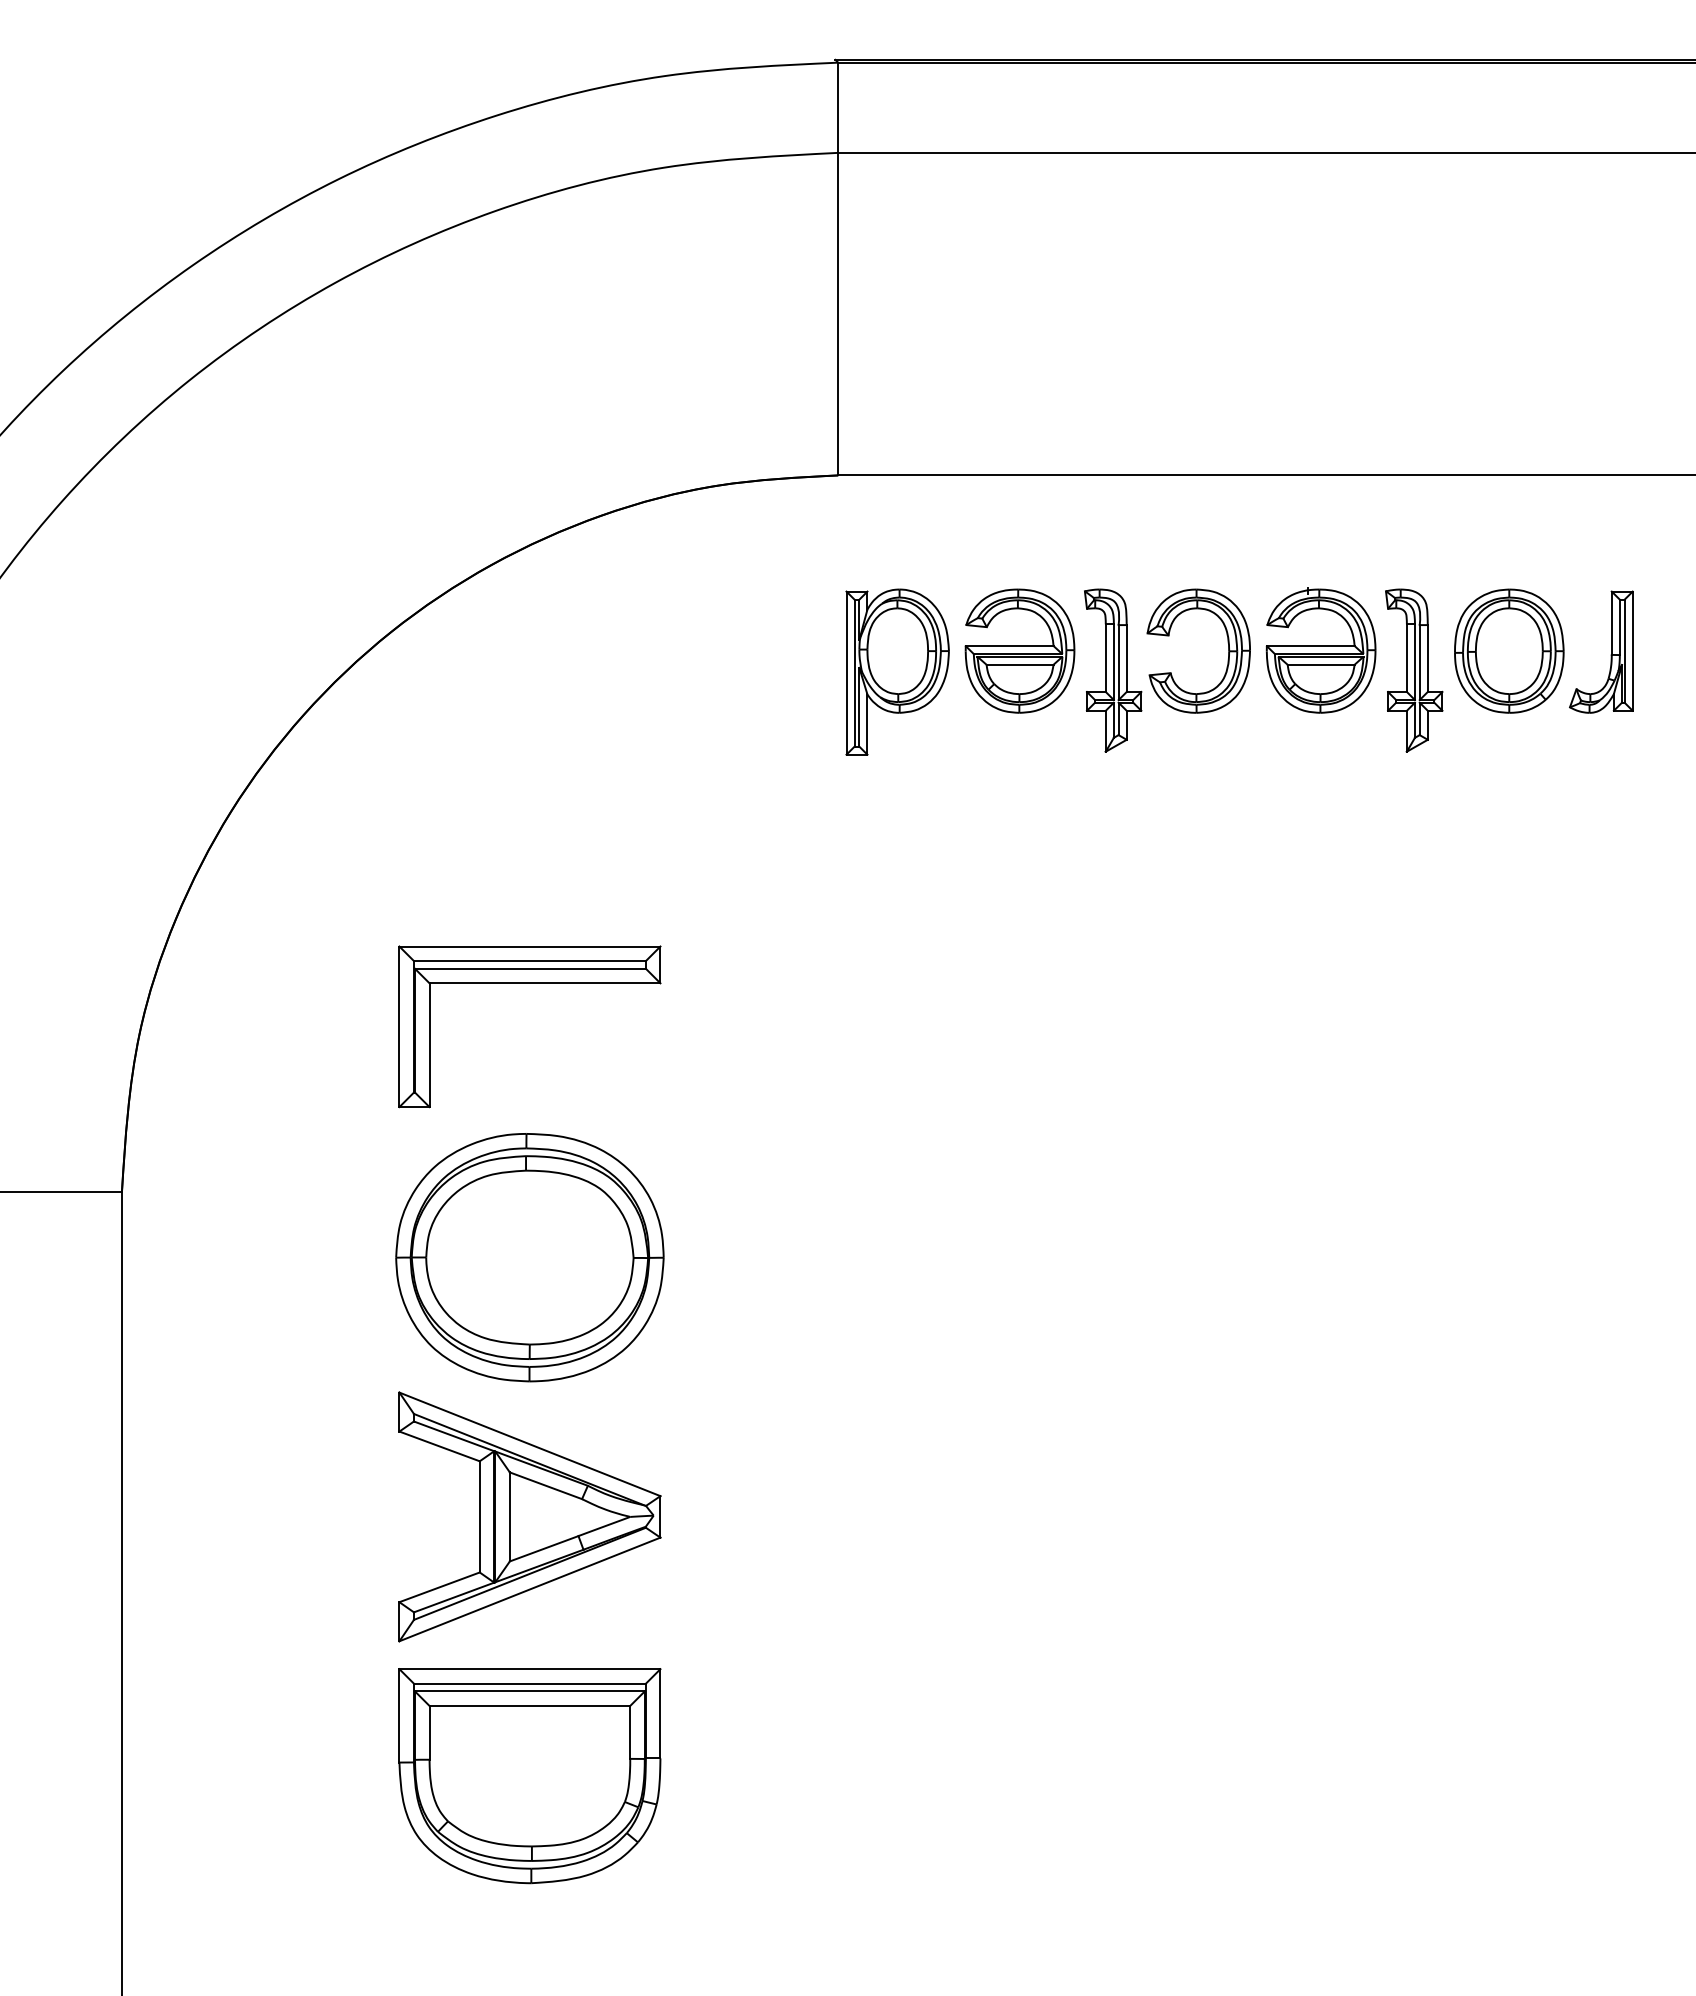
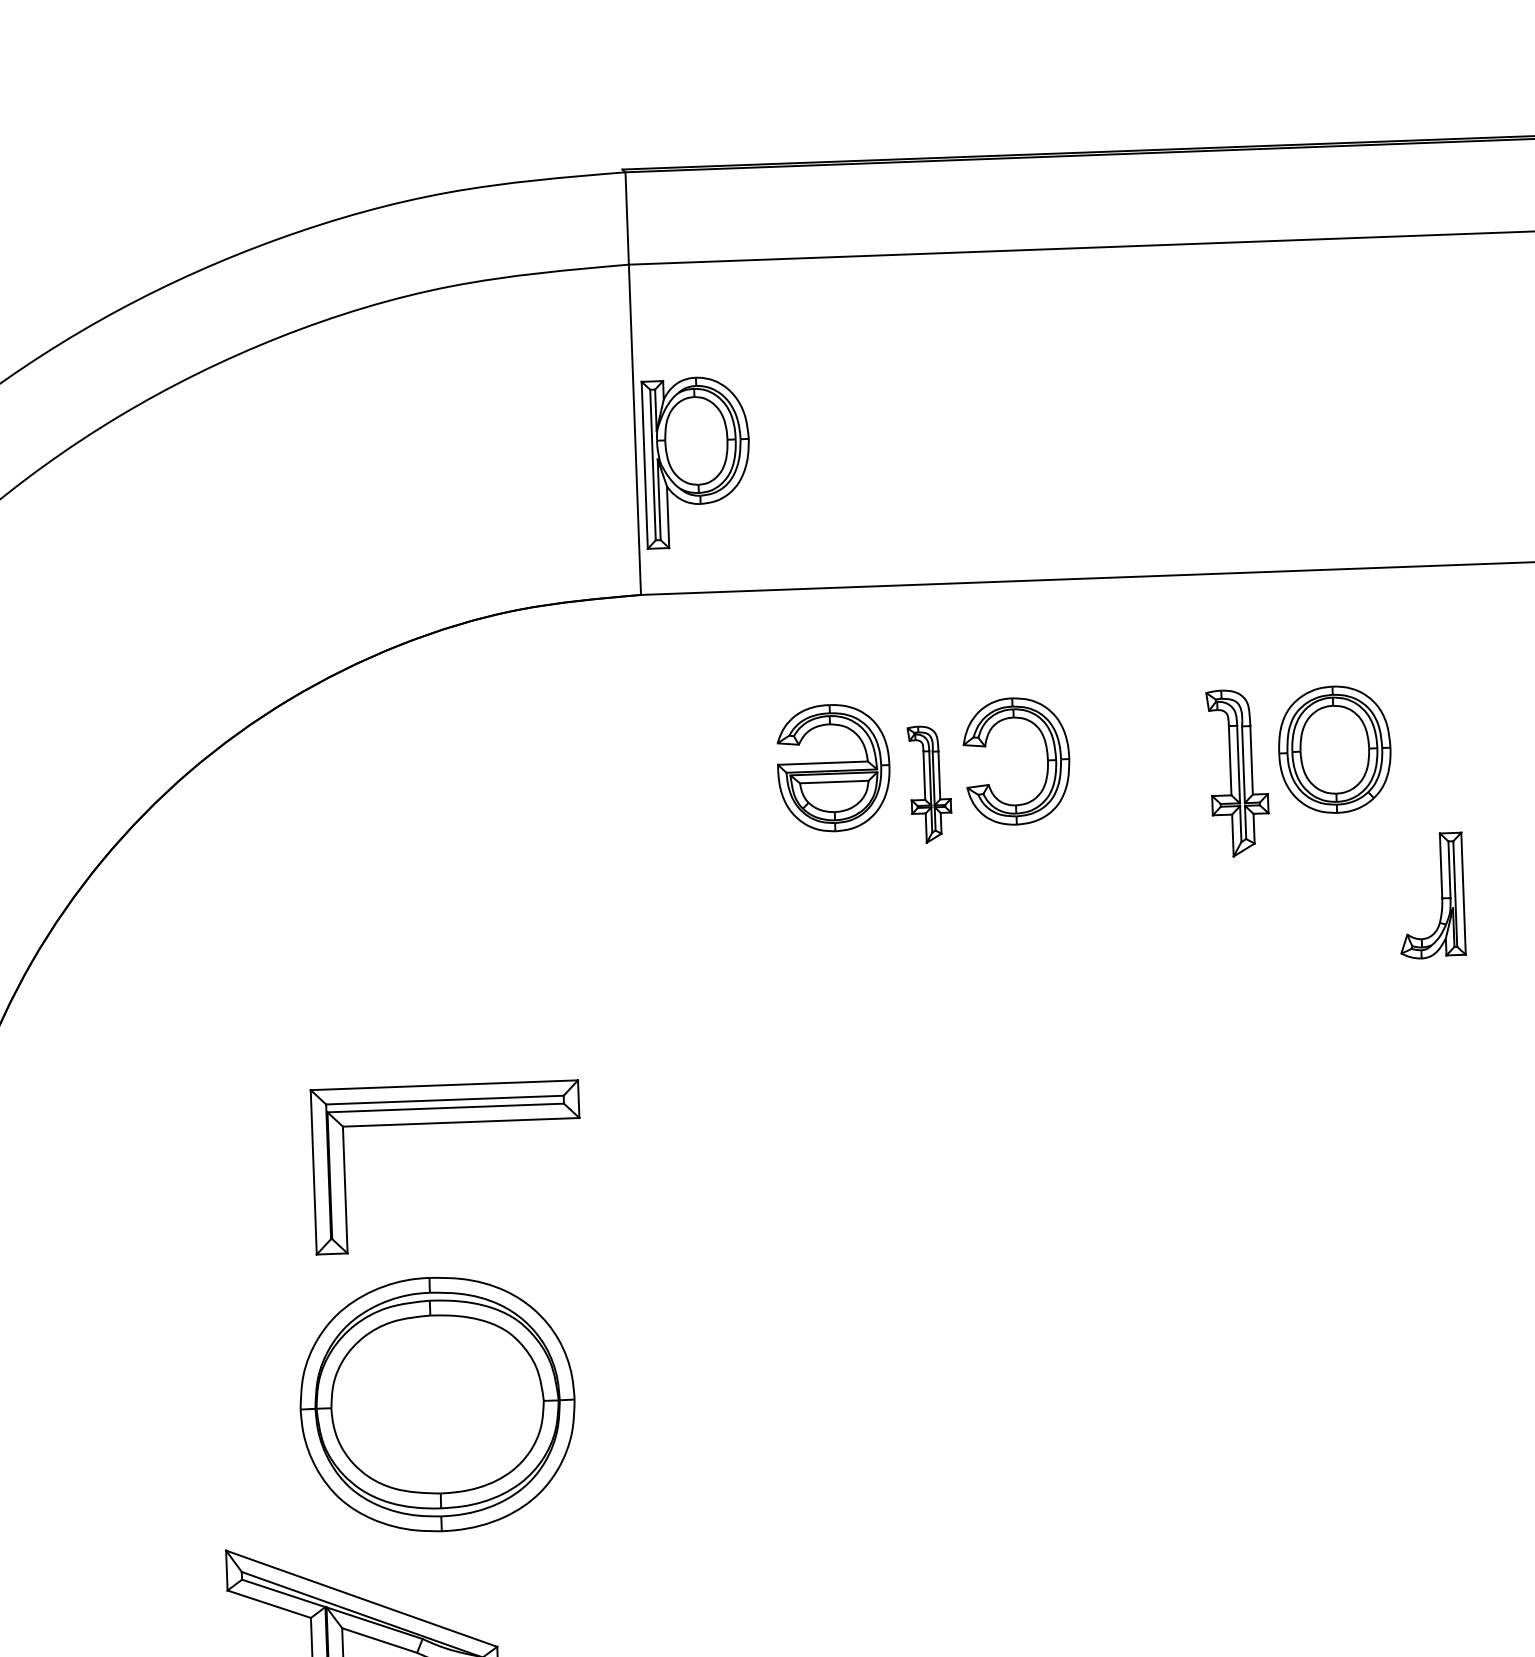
part: (1320, 650) -> (1141, 756), removed
part: (1610, 654) -> (1440, 897), moved
part: (1113, 670) -> (930, 784), size x0.7
part: (897, 671) -> (696, 461), moved
part: (529, 983) -> (445, 1123), moved
part: (529, 1257) -> (437, 1404), moved

